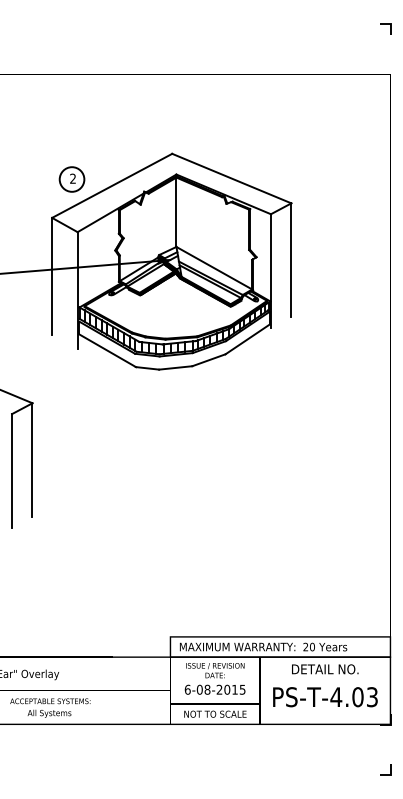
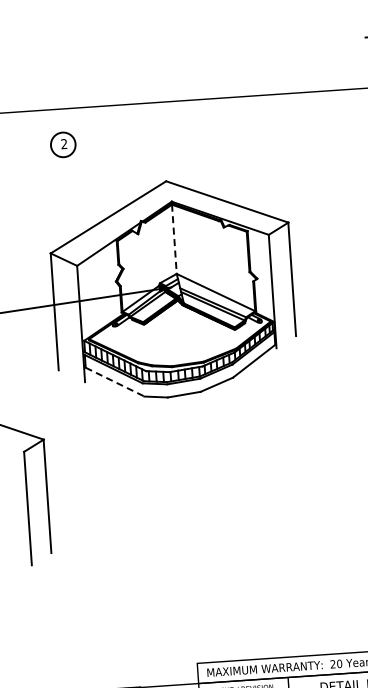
part: (71, 179) -> (62, 144), moved
line: (176, 212) -> (174, 239), solid -> dashed
line: (107, 350) -> (114, 381), solid -> dashed

